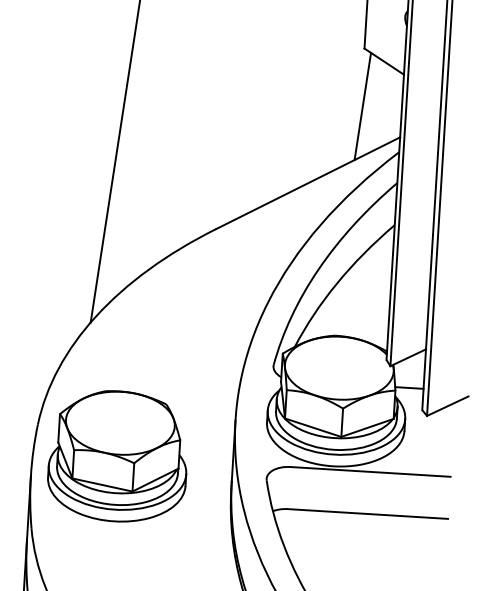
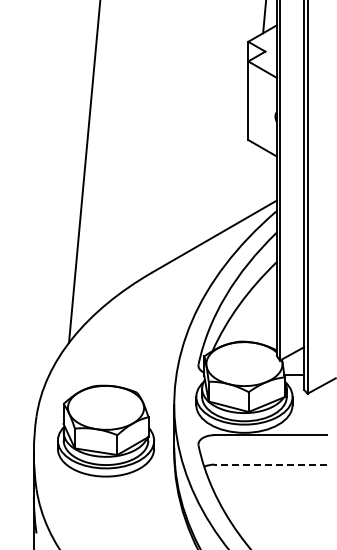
line: (362, 106) -> (249, 180), removed
part: (117, 455) -> (105, 430), moved
line: (367, 513) -> (270, 464), solid -> dashed

